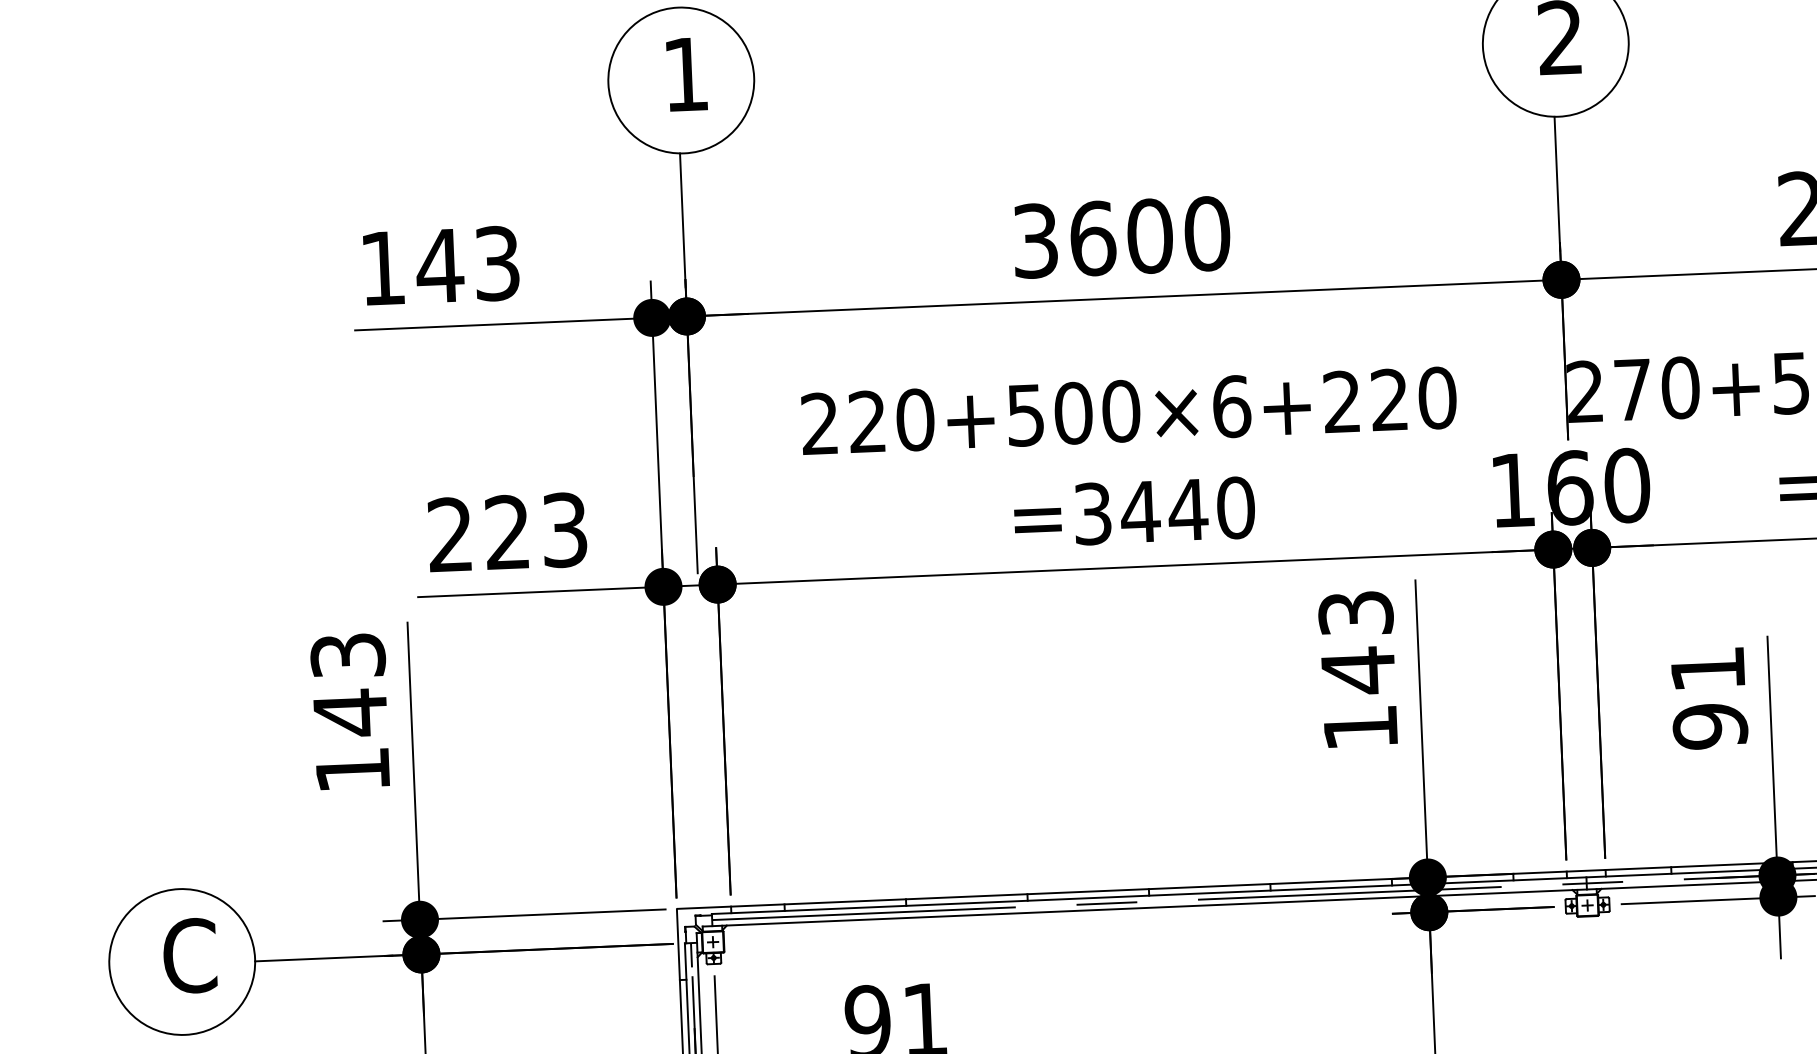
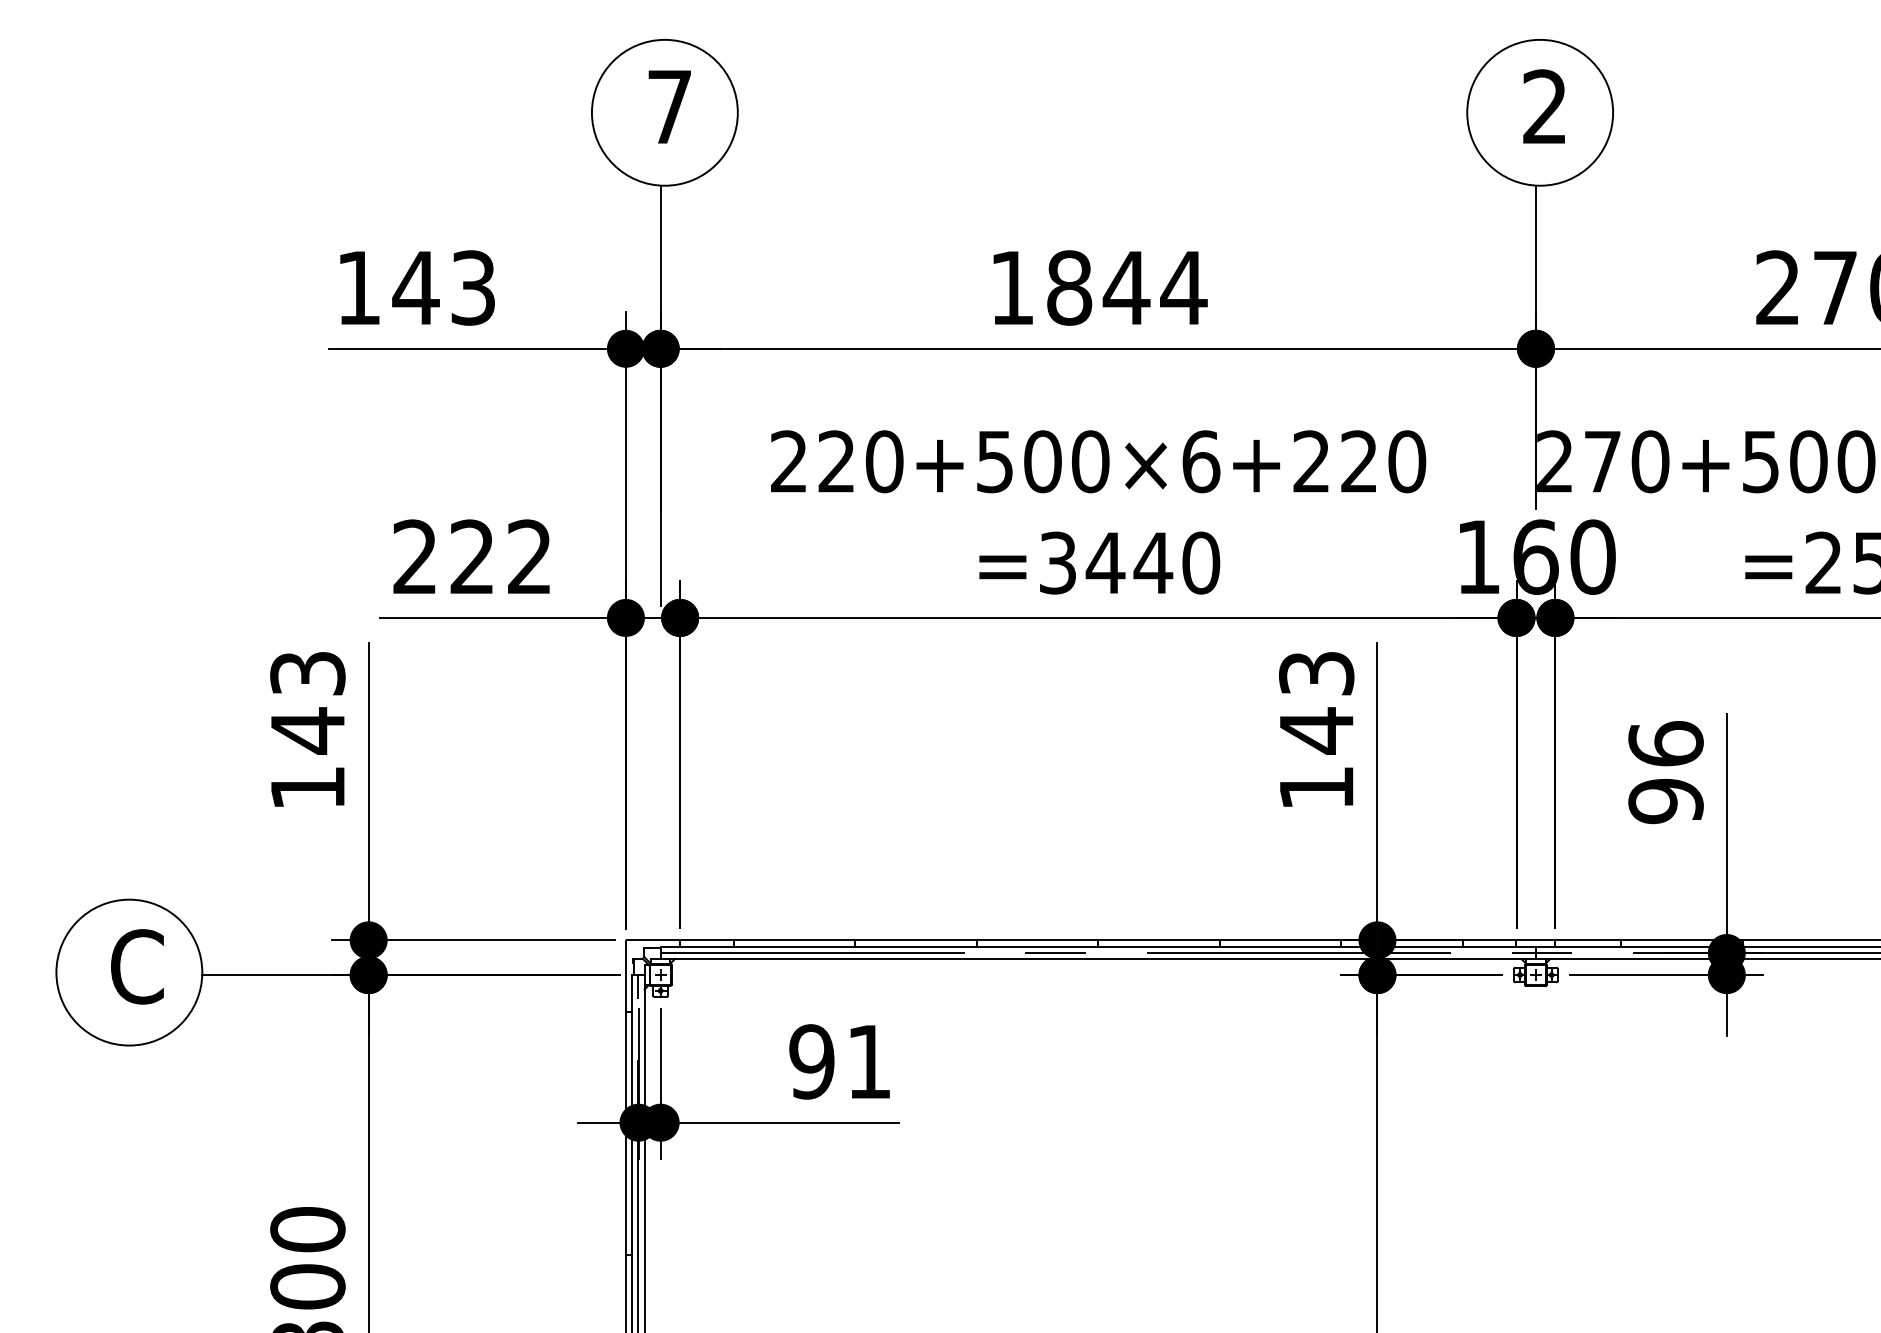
text: (685, 74) -> (669, 106), 1 -> 7
text: (1121, 236) -> (1098, 287), 3600 -> 1844
text: (564, 529) -> (529, 556), 223 -> 222
text: (1707, 668) -> (1665, 743), 91 -> 96

